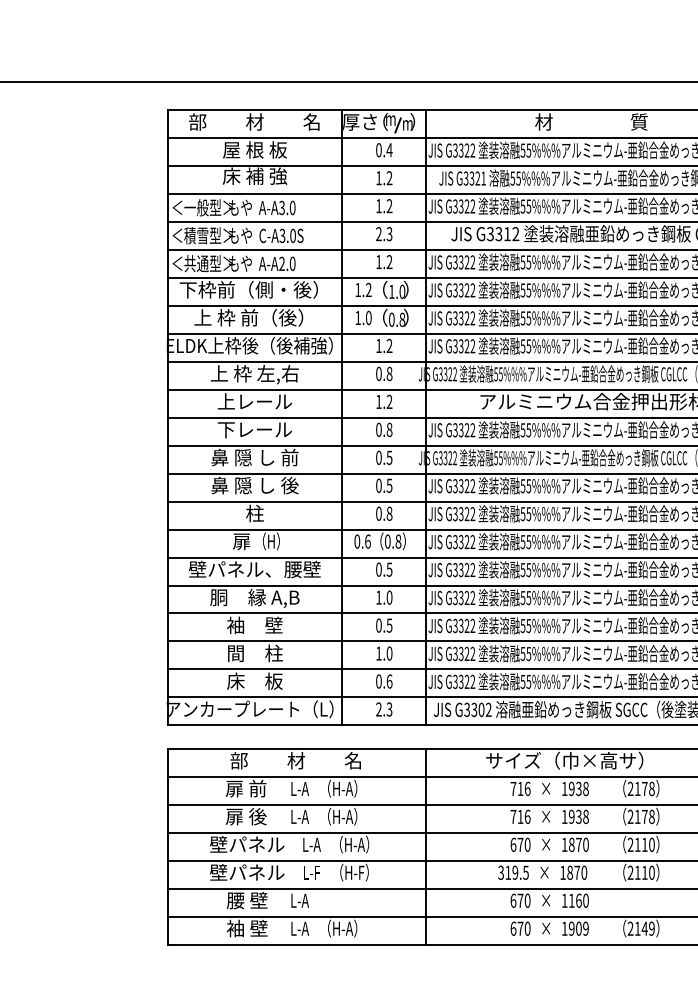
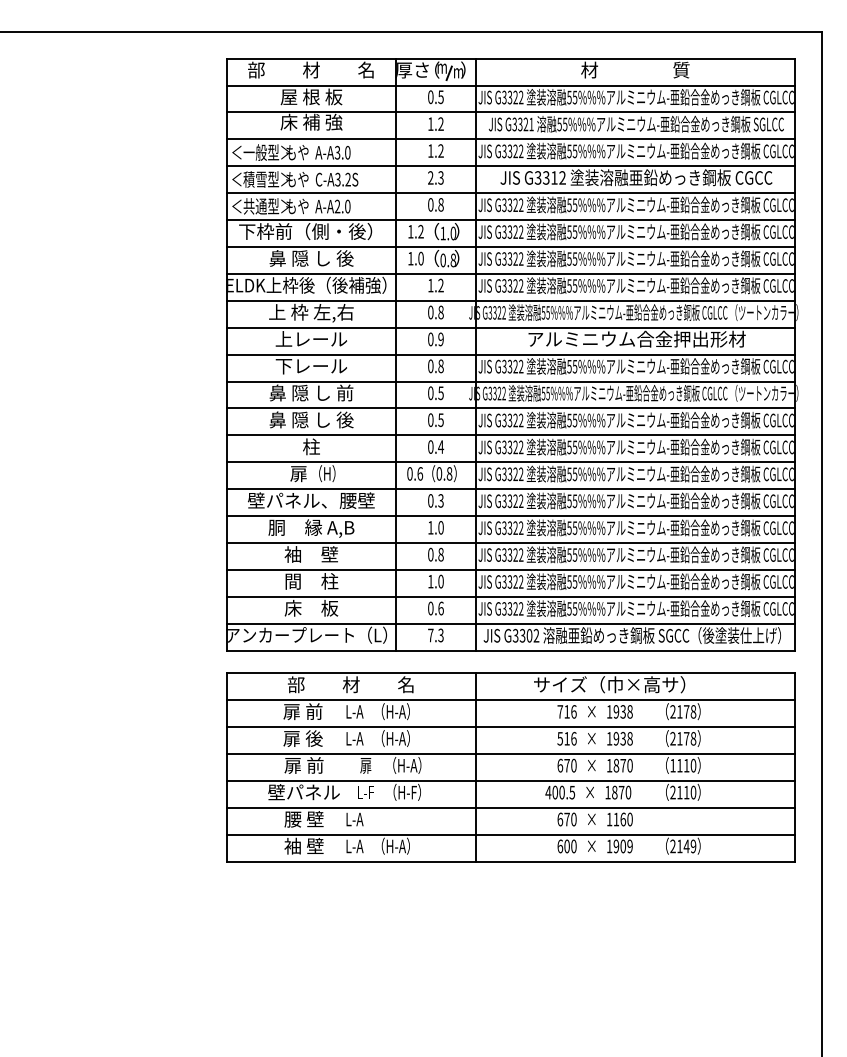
text: (390, 150) -> (441, 97), 0.4 -> 0.5
text: (292, 235) -> (347, 179), C-A3.0S -> C-A3.2S
text: (383, 261) -> (435, 204), 1.2 -> 0.8
text: (248, 317) -> (305, 258), 上 枠 前（後） -> 鼻 隠 し 後
text: (383, 401) -> (435, 339), 1.2 -> 0.9
text: (390, 513) -> (441, 446), 0.8 -> 0.4
text: (389, 569) -> (440, 500), 0.5 -> 0.3
text: (389, 625) -> (440, 554), 0.5 -> 0.8
text: (378, 709) -> (430, 635), 2.3 -> 7.3
text: (513, 816) -> (560, 738), 716 -> 516
text: (246, 844) -> (303, 765), 壁パネル -> 扉 前
text: (312, 844) -> (366, 765), L-A -> 扉
text: (630, 844) -> (672, 765), 2110 -> 1110
text: (507, 872) -> (554, 792), 319.5 -> 400.5
text: (519, 928) -> (566, 846), 670 -> 600

